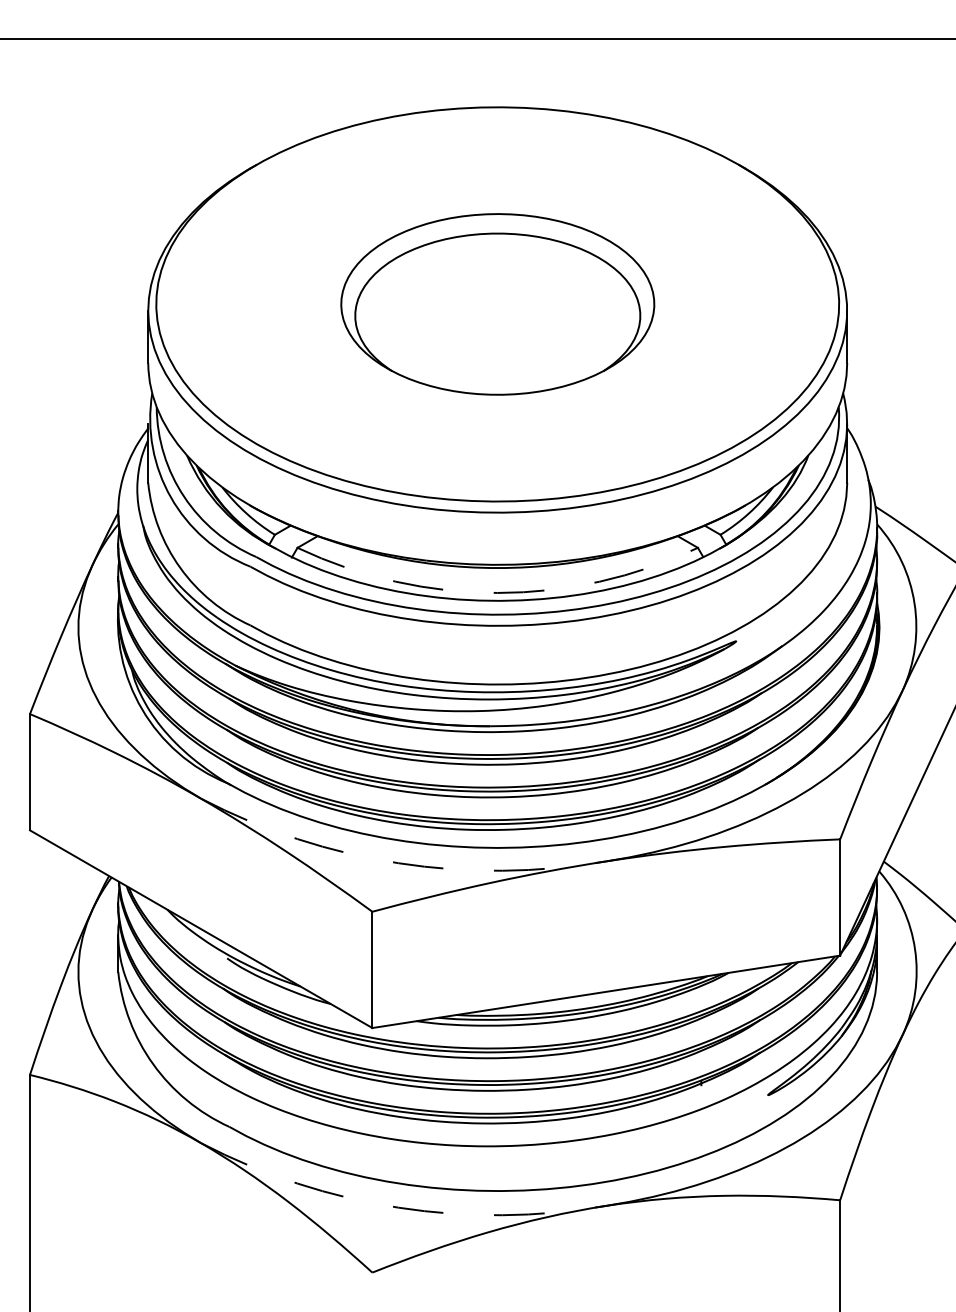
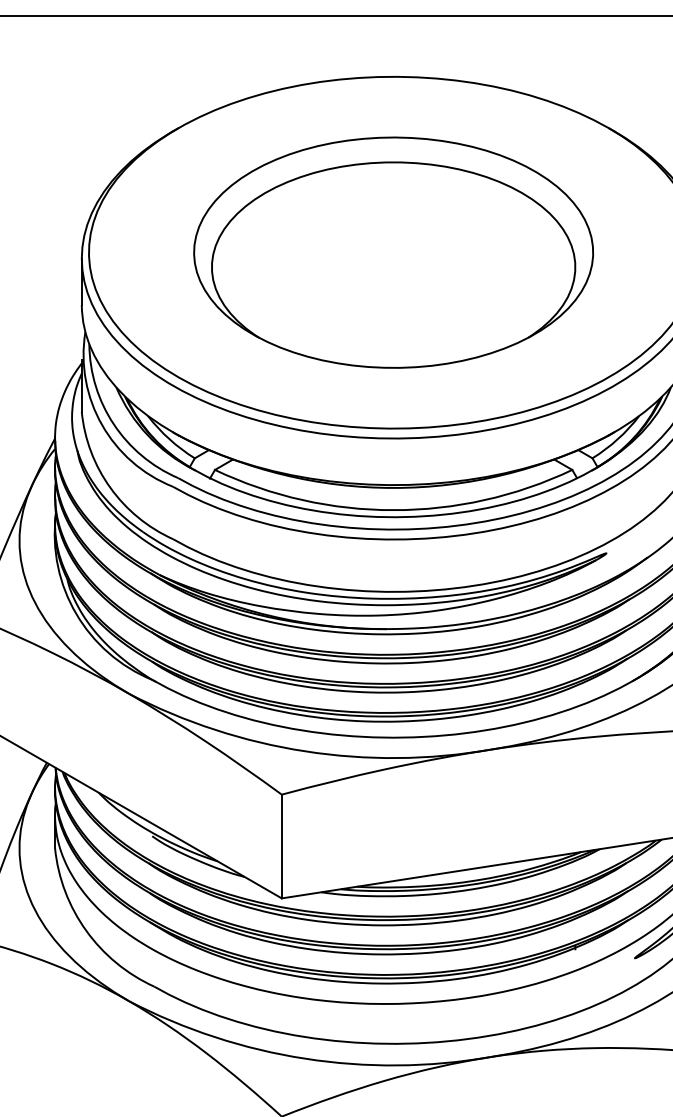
part: (497, 304) -> (393, 252), size x1.43
arc: (497, 592) -> (393, 509), dashed -> solid
arc: (398, 863) -> (305, 751), dashed -> solid
arc: (398, 1207) -> (305, 1058), dashed -> solid

